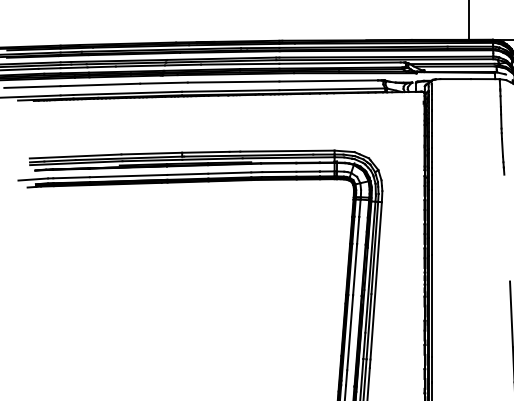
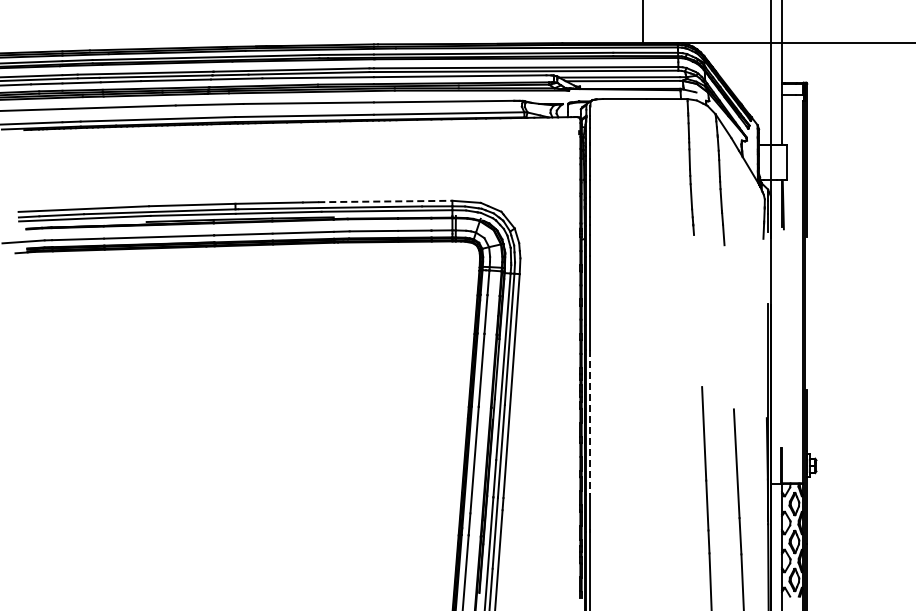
line: (287, 151) -> (385, 201), solid -> dashed
line: (431, 306) -> (590, 422), solid -> dashed

